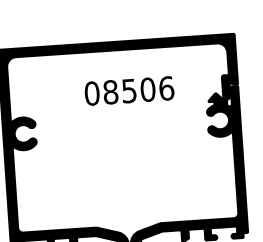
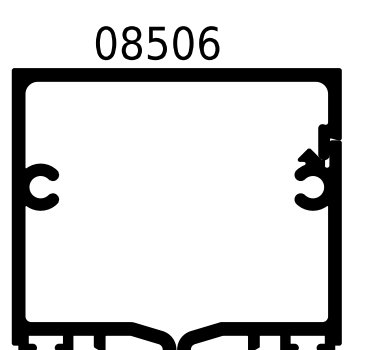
text: (129, 91) -> (157, 43), moved

